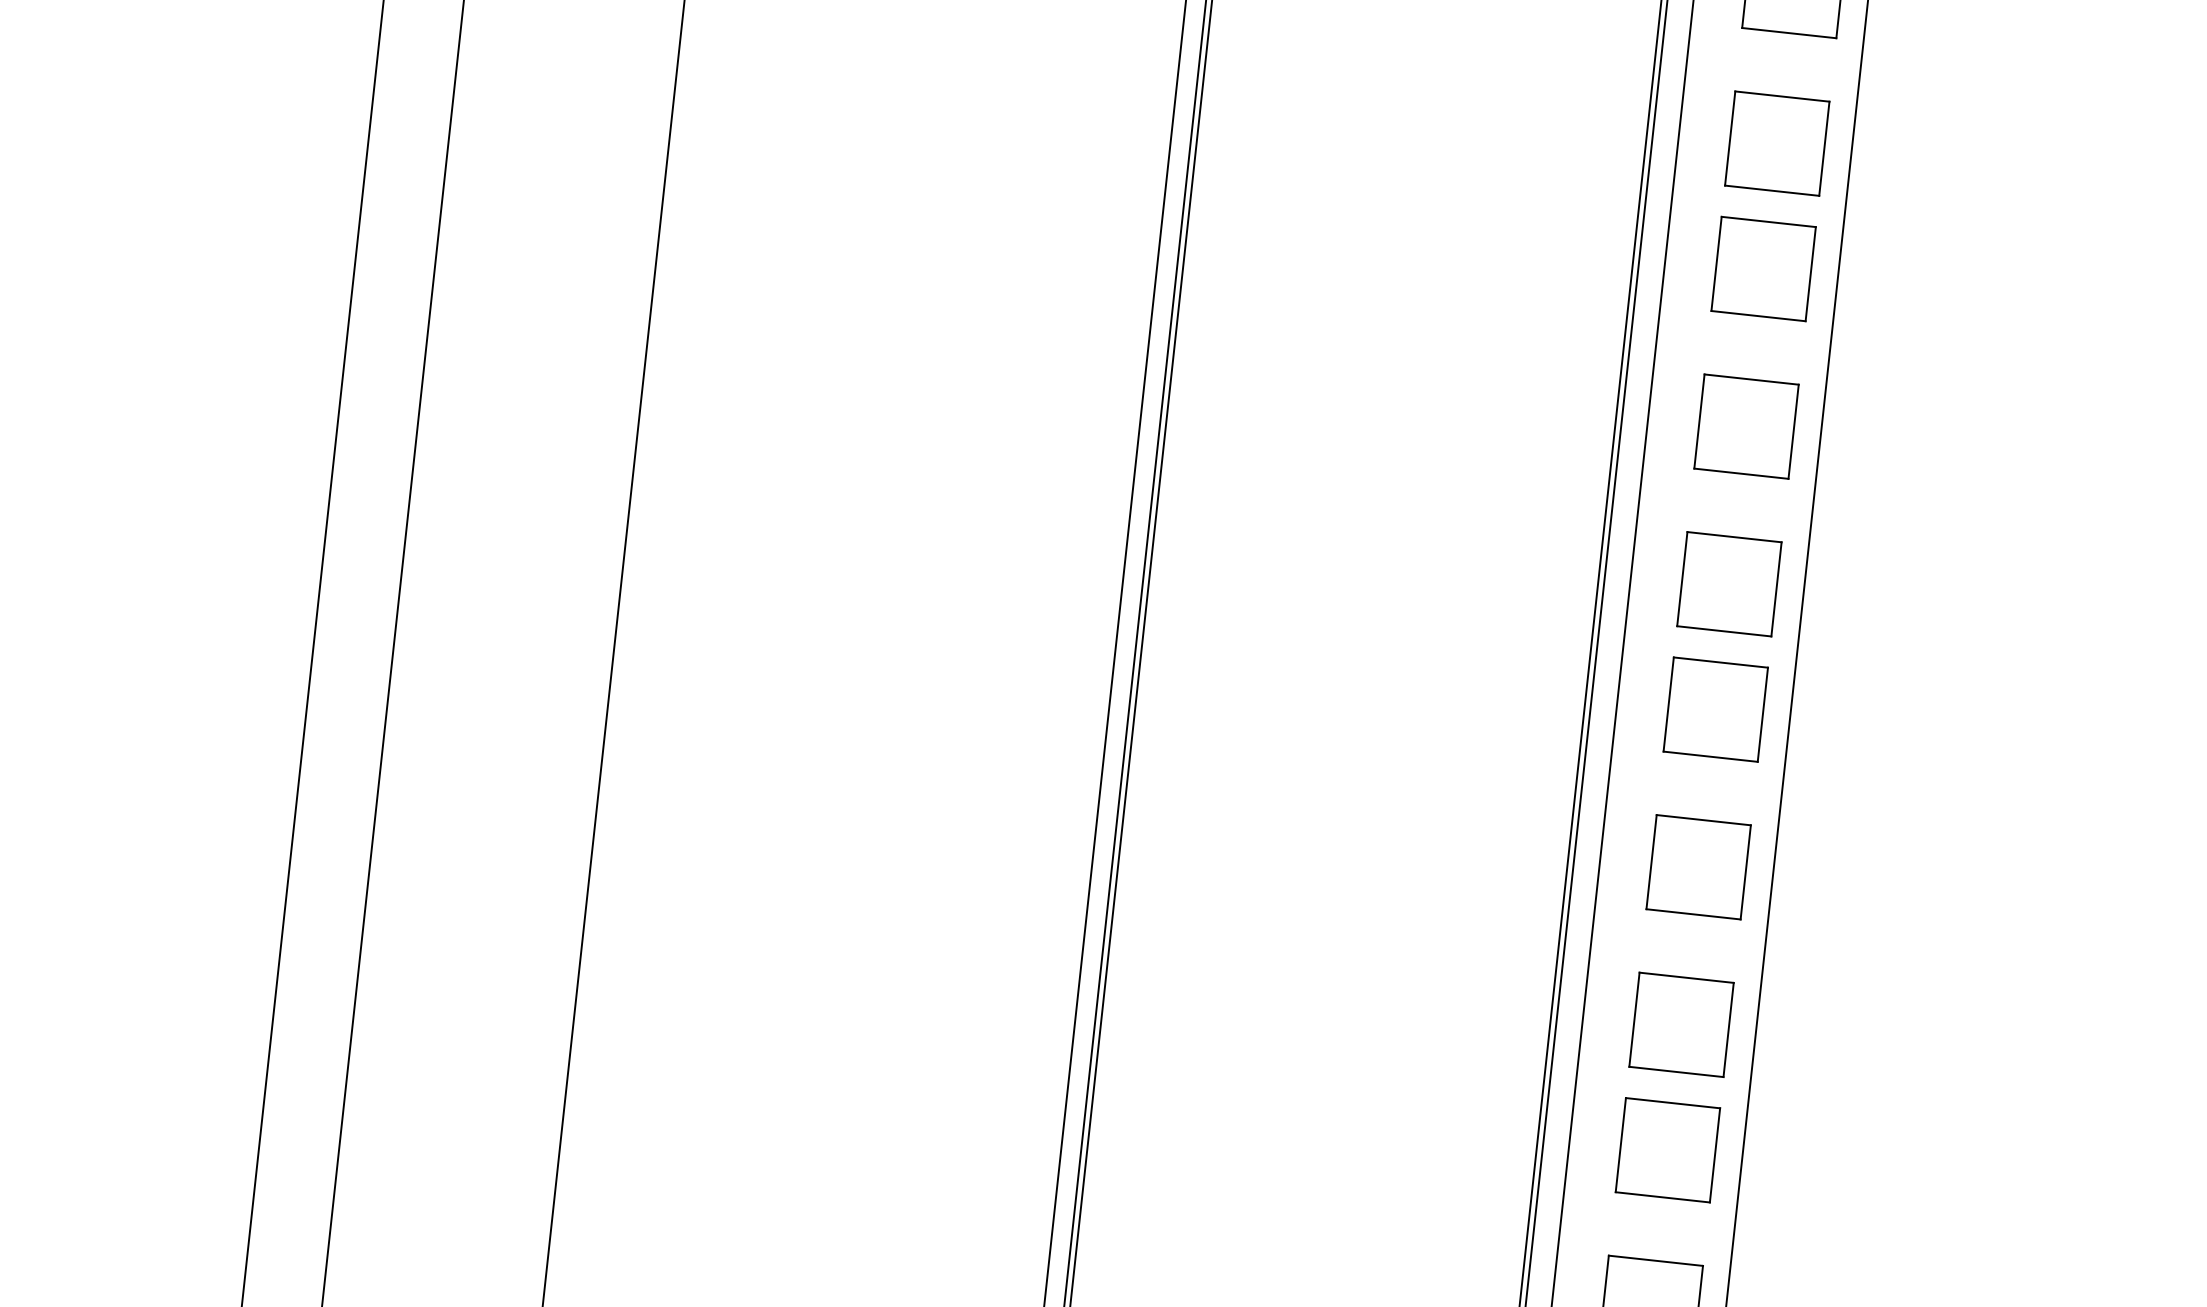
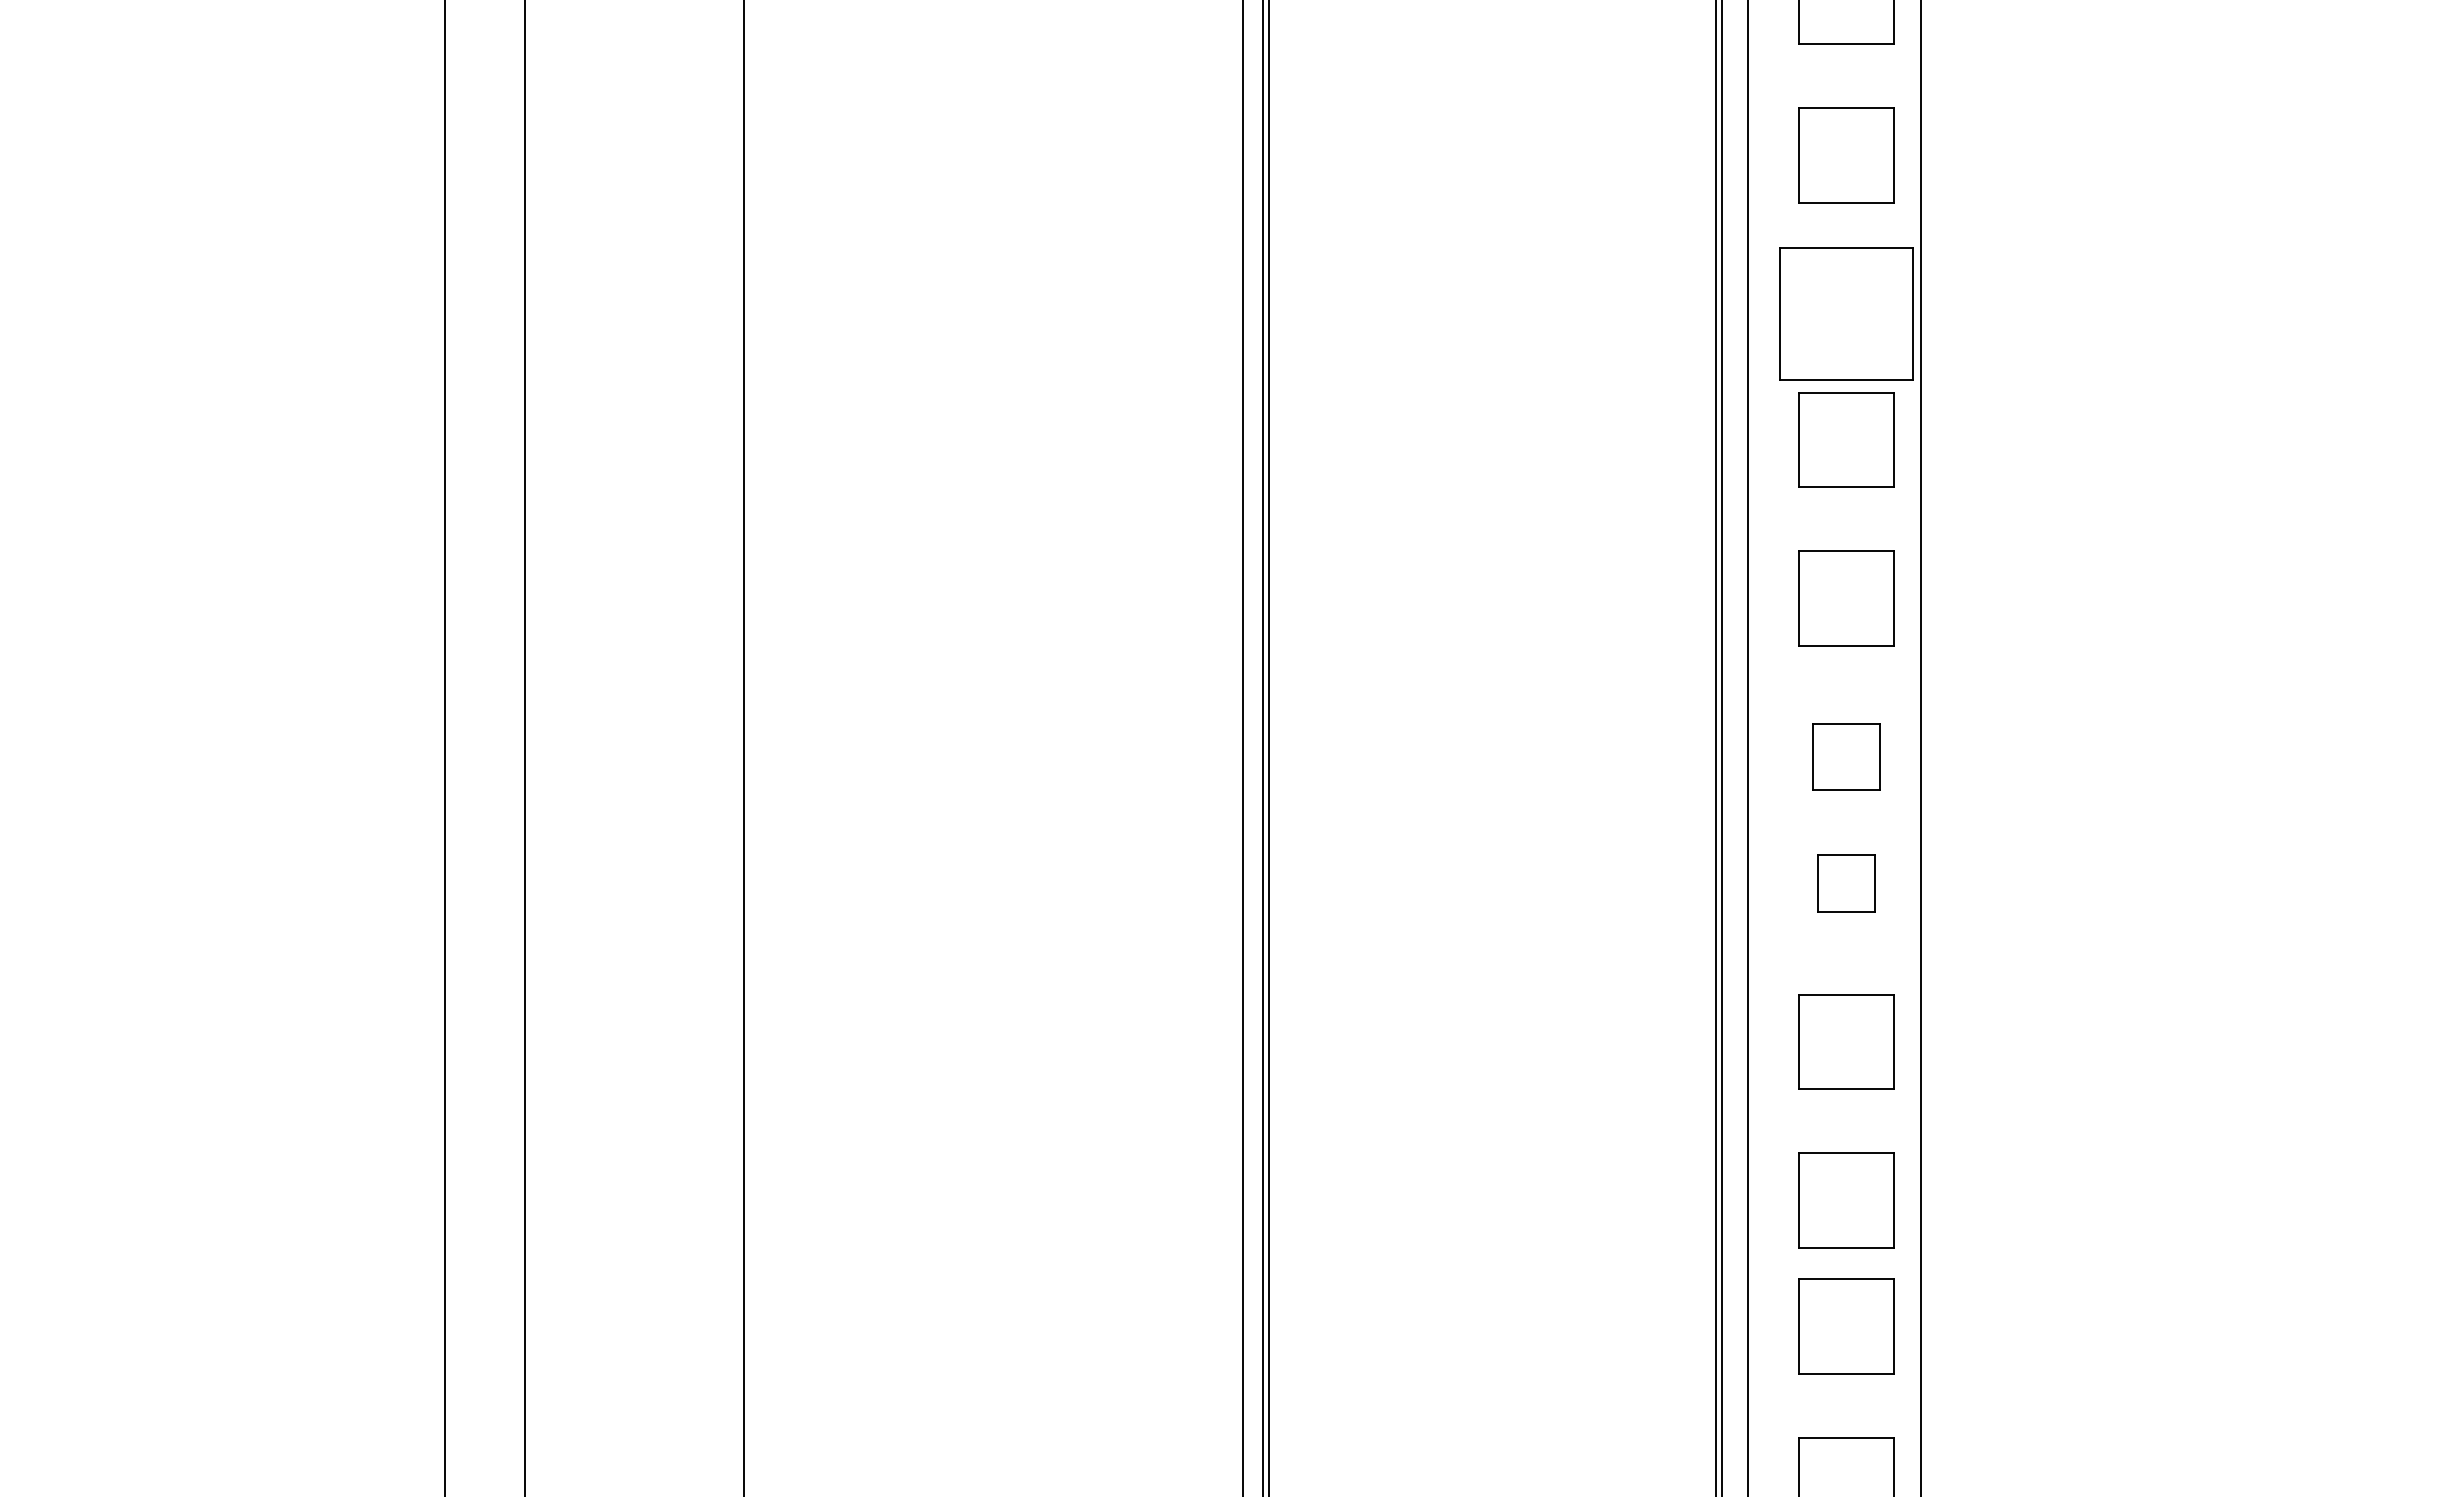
part: (1777, 143) -> (1846, 313), size x1.4
part: (1729, 584) -> (1846, 757), size x0.7
part: (1715, 709) -> (1846, 883), size x0.6

